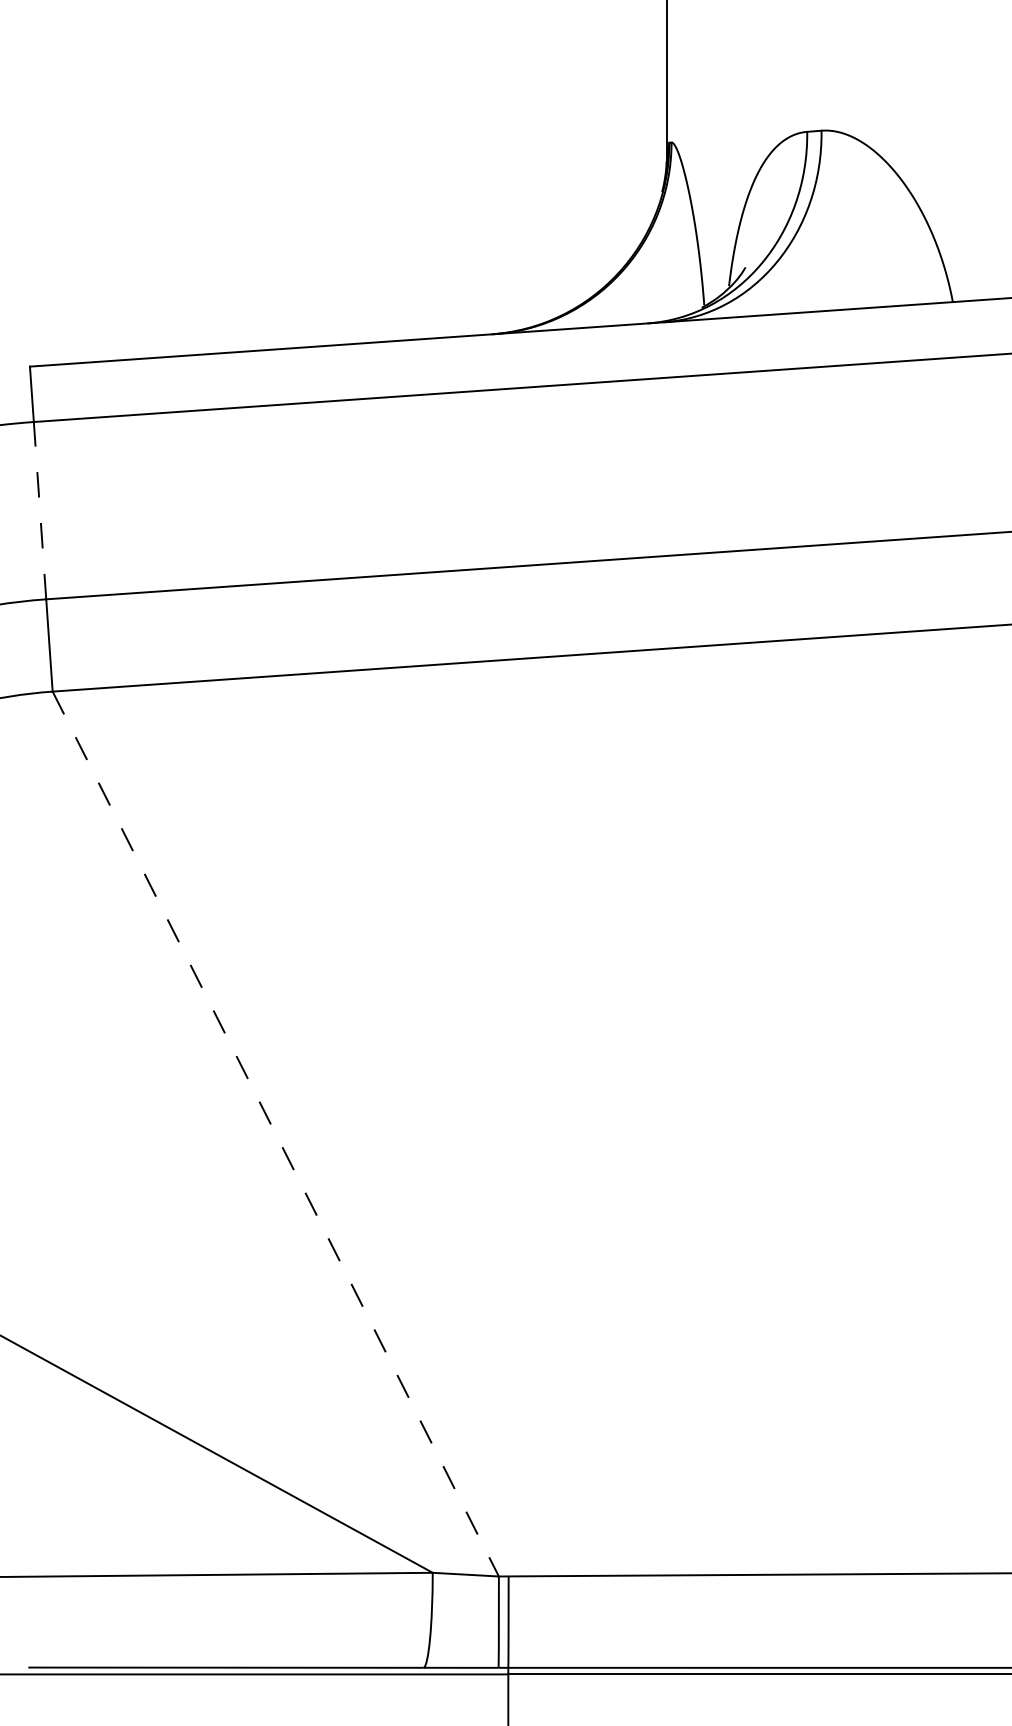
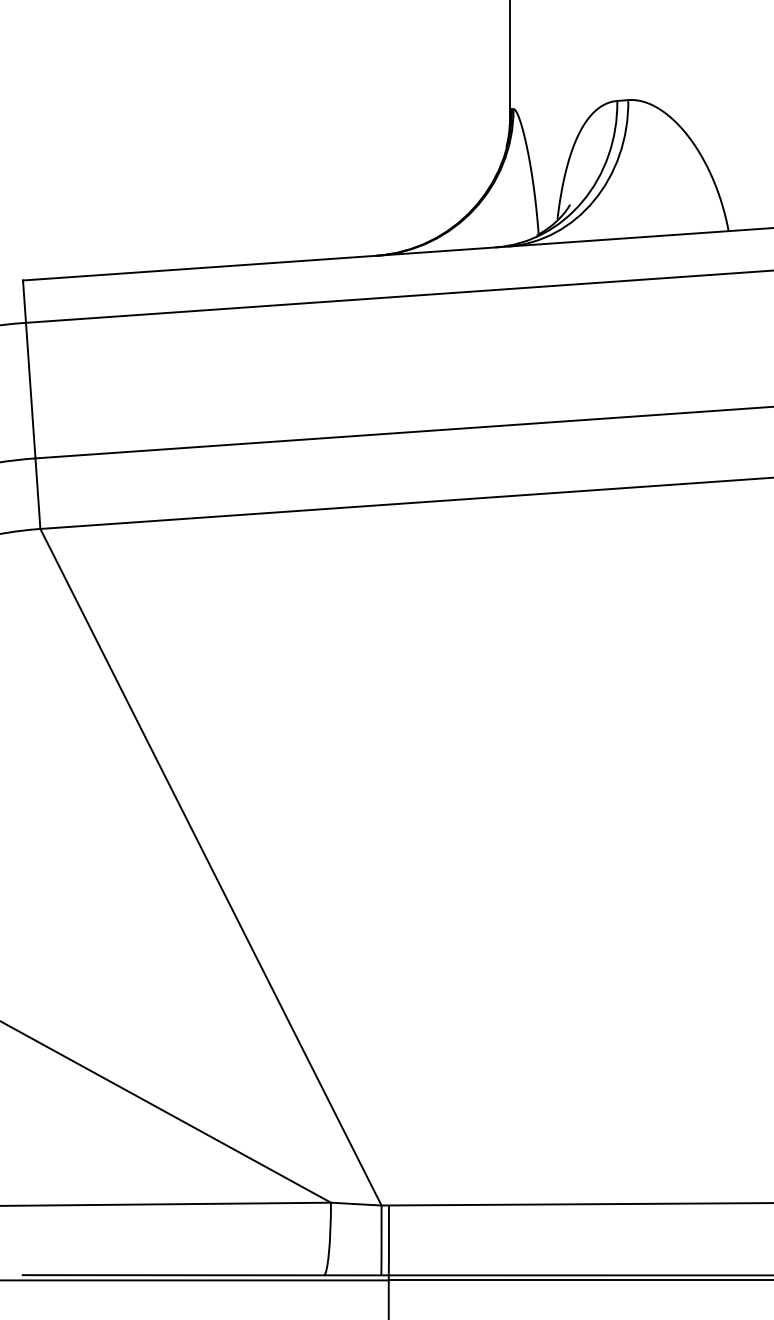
line: (39, 510) -> (30, 390), dashed -> solid
line: (275, 1134) -> (210, 867), dashed -> solid

